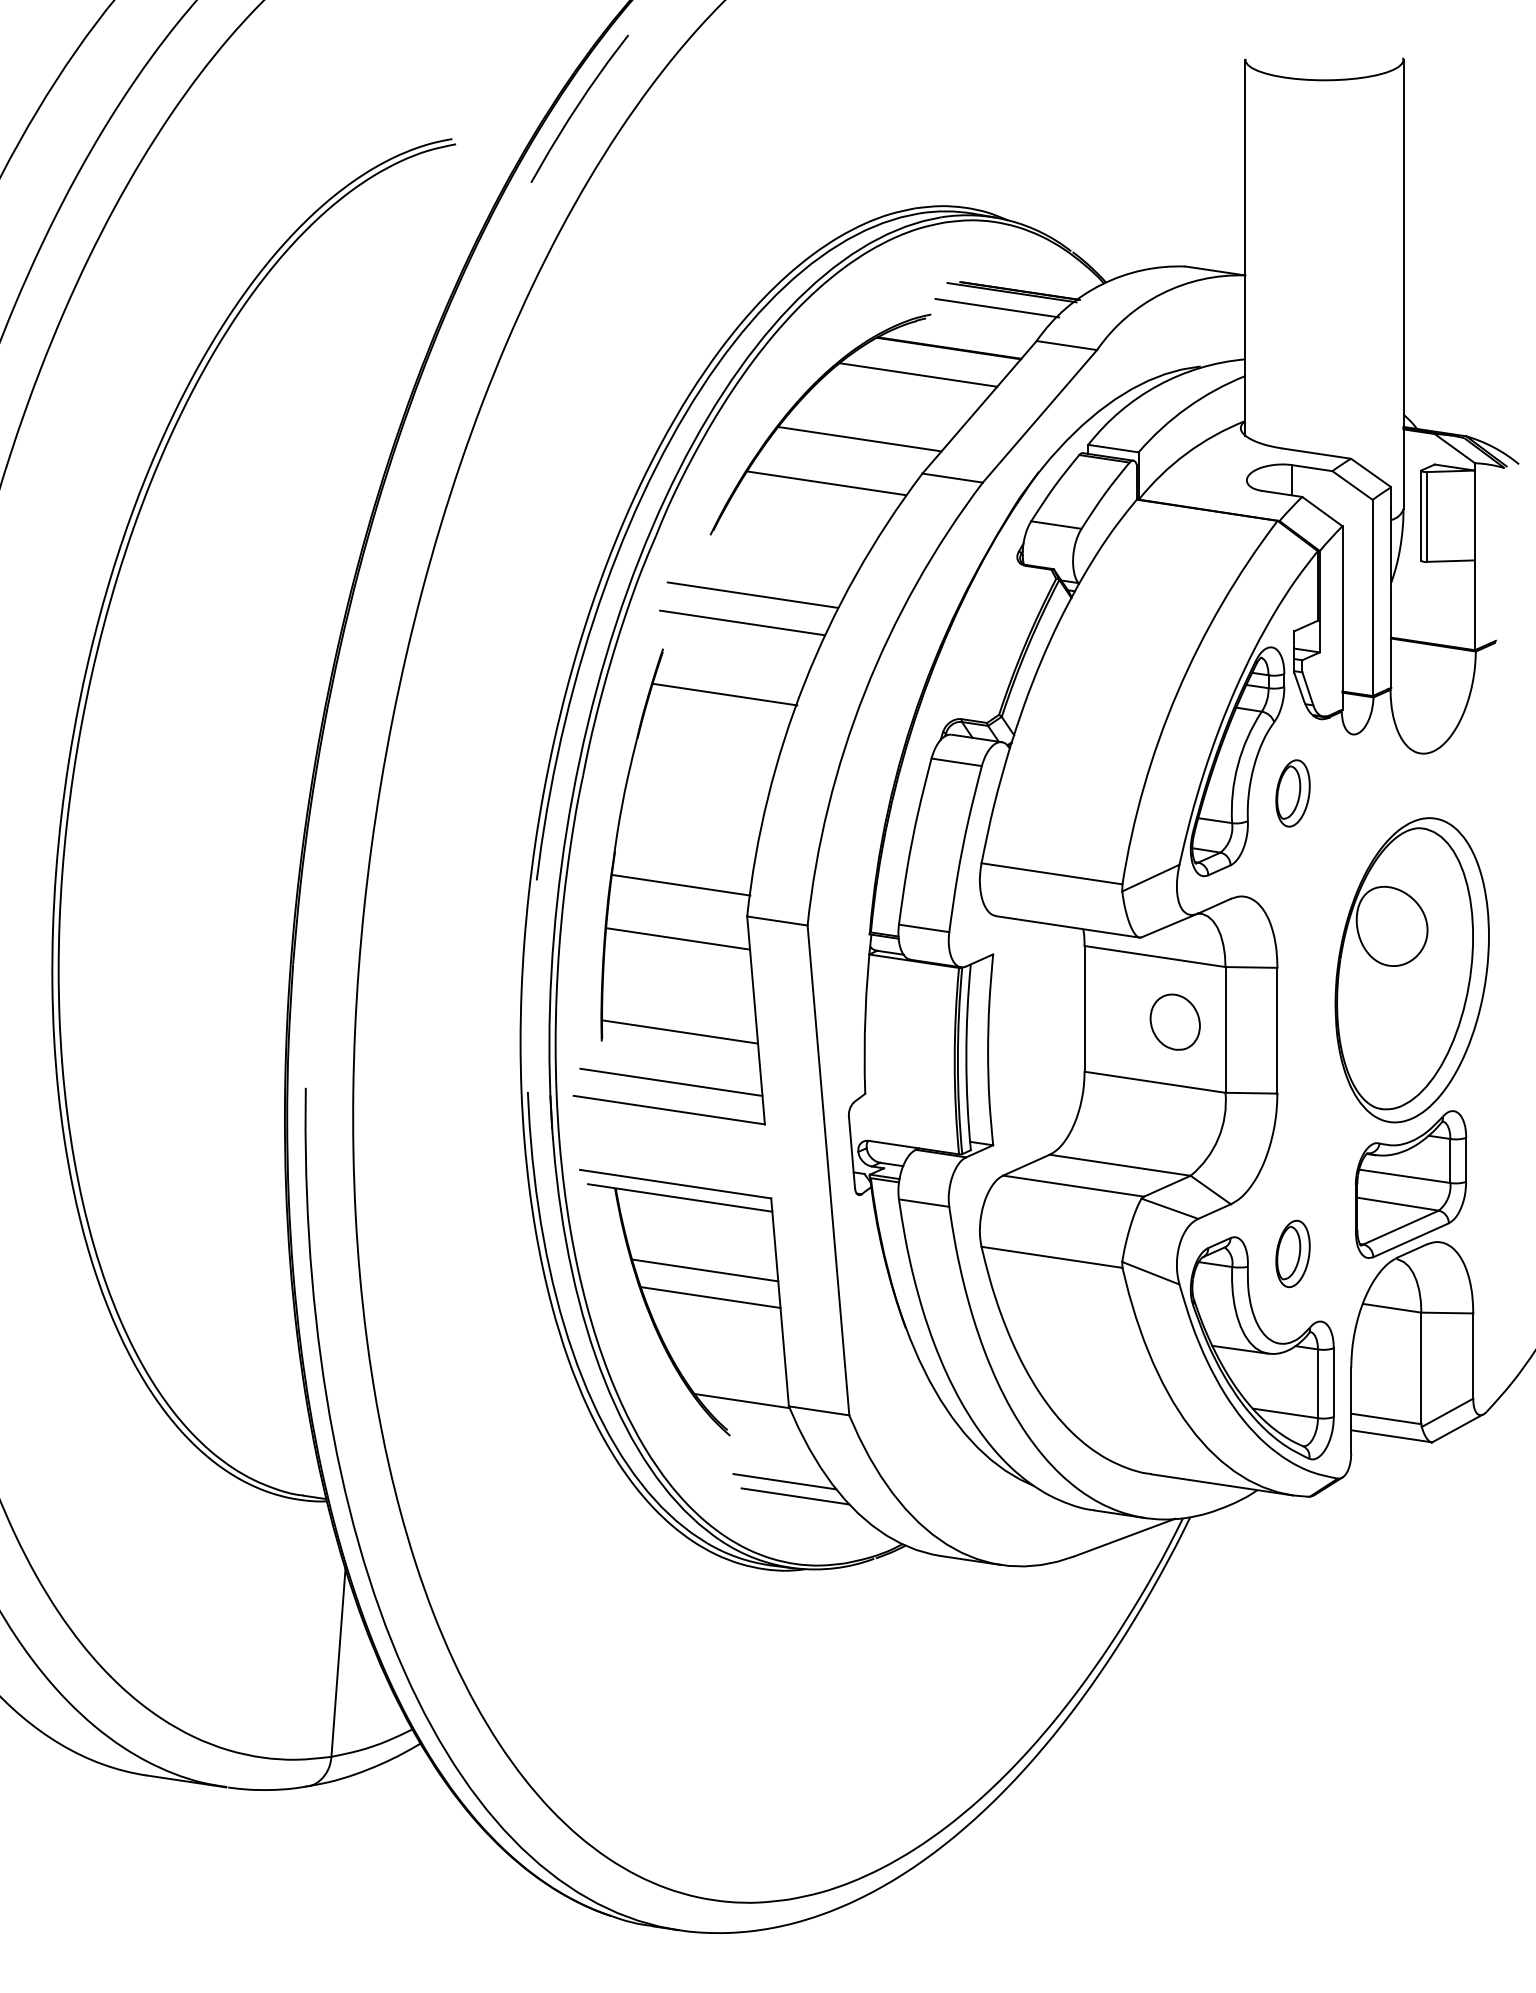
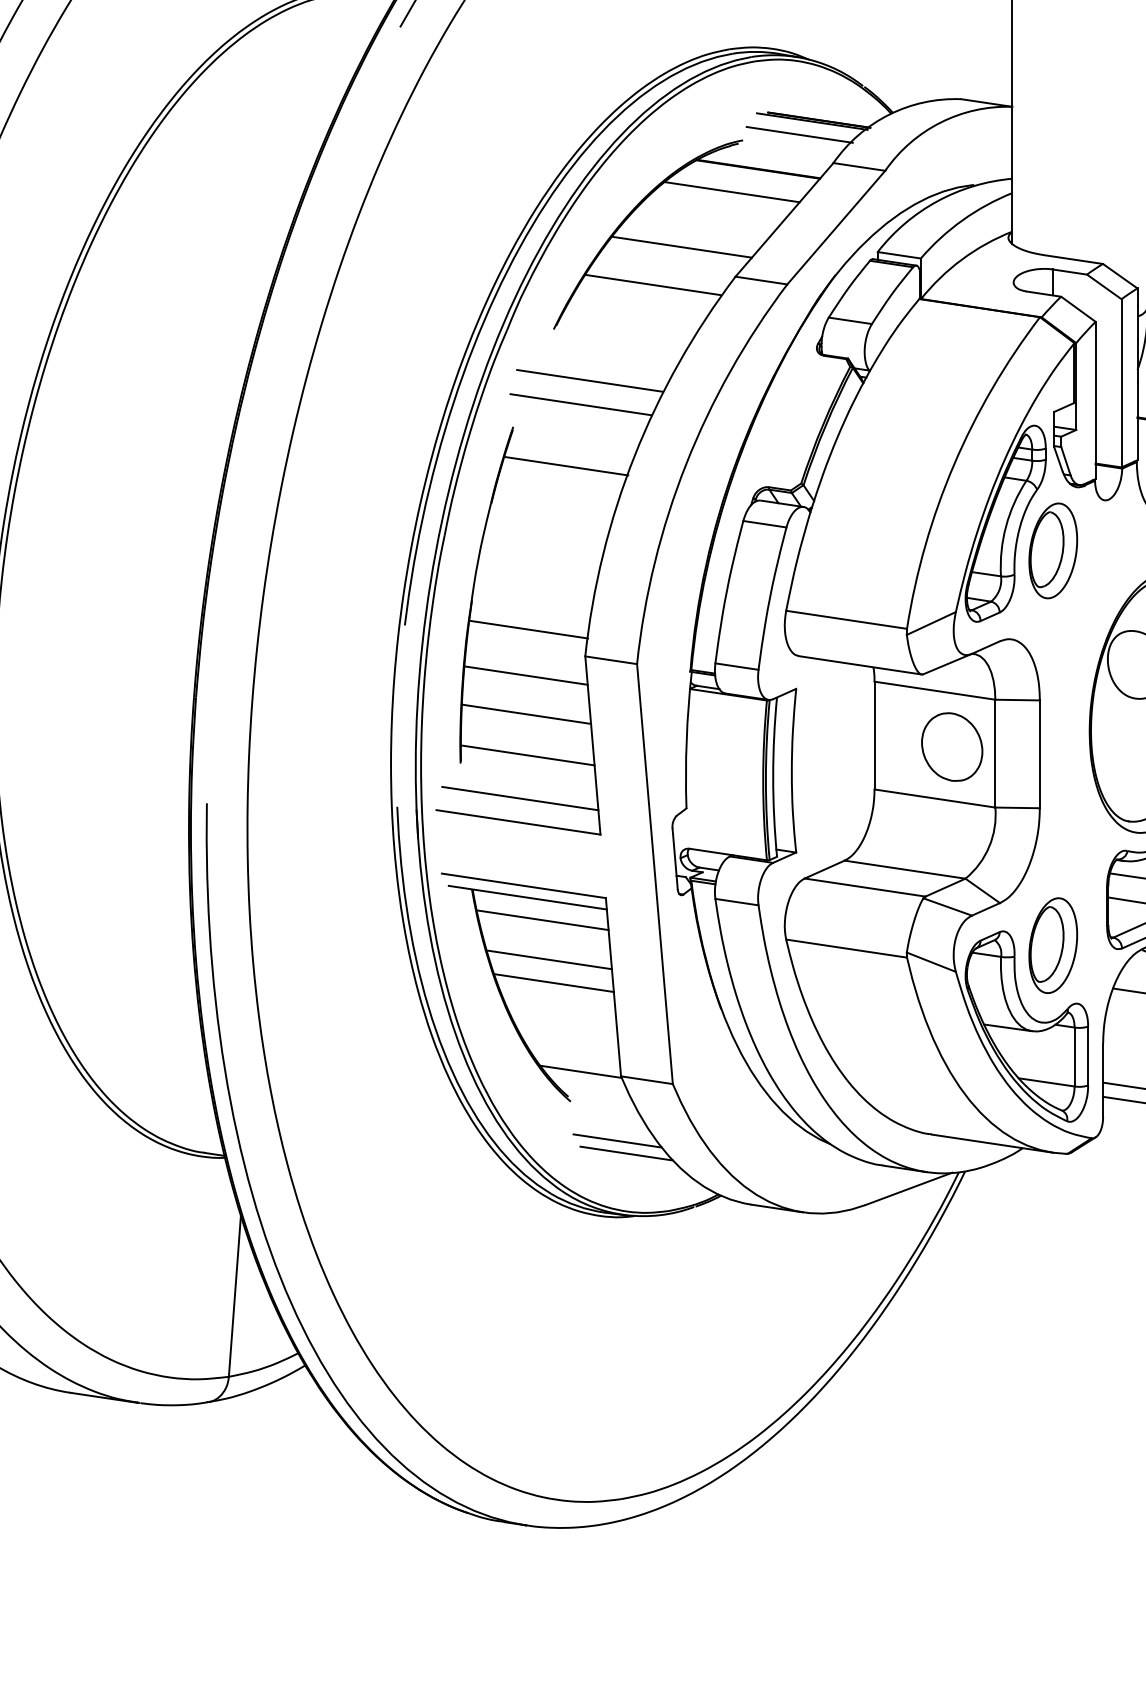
part: (1292, 793) -> (1052, 550), size x1.67
line: (678, 983) -> (526, 713), added
part: (1175, 1021) -> (952, 746), size x1.43
line: (697, 1223) -> (542, 919), added
part: (1292, 1253) -> (1052, 945), size x1.67

